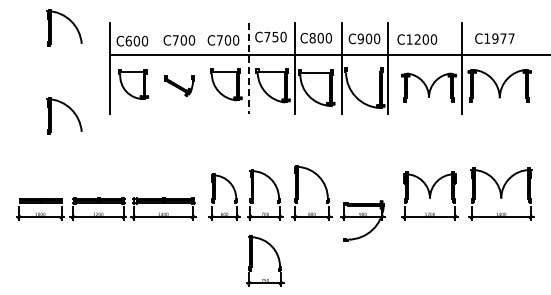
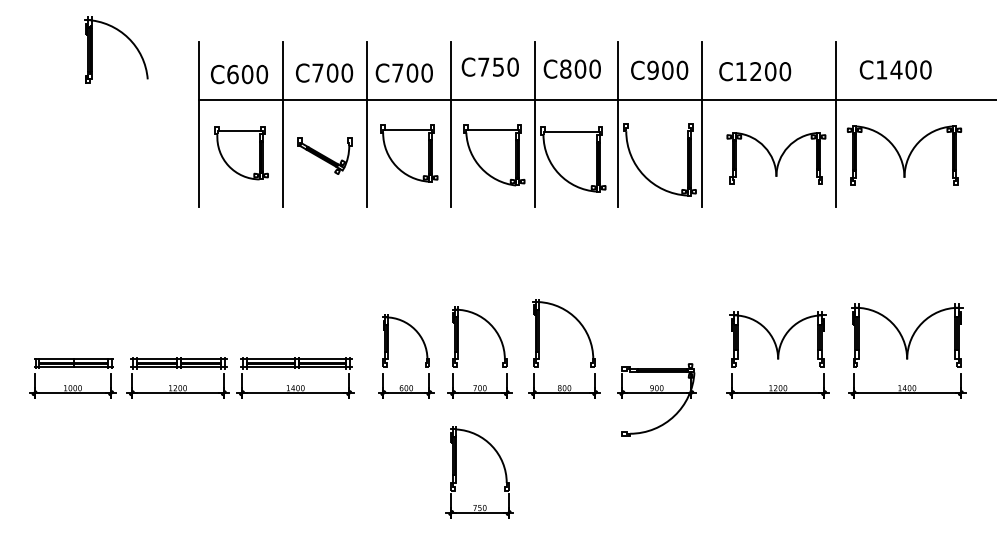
text: (503, 38) -> (911, 69), C1977 -> C1400
line: (156, 68) -> (283, 123), added
line: (202, 68) -> (366, 123), added
line: (249, 68) -> (451, 123), dashed -> solid
part: (69, 109) -> (125, 198), removed

